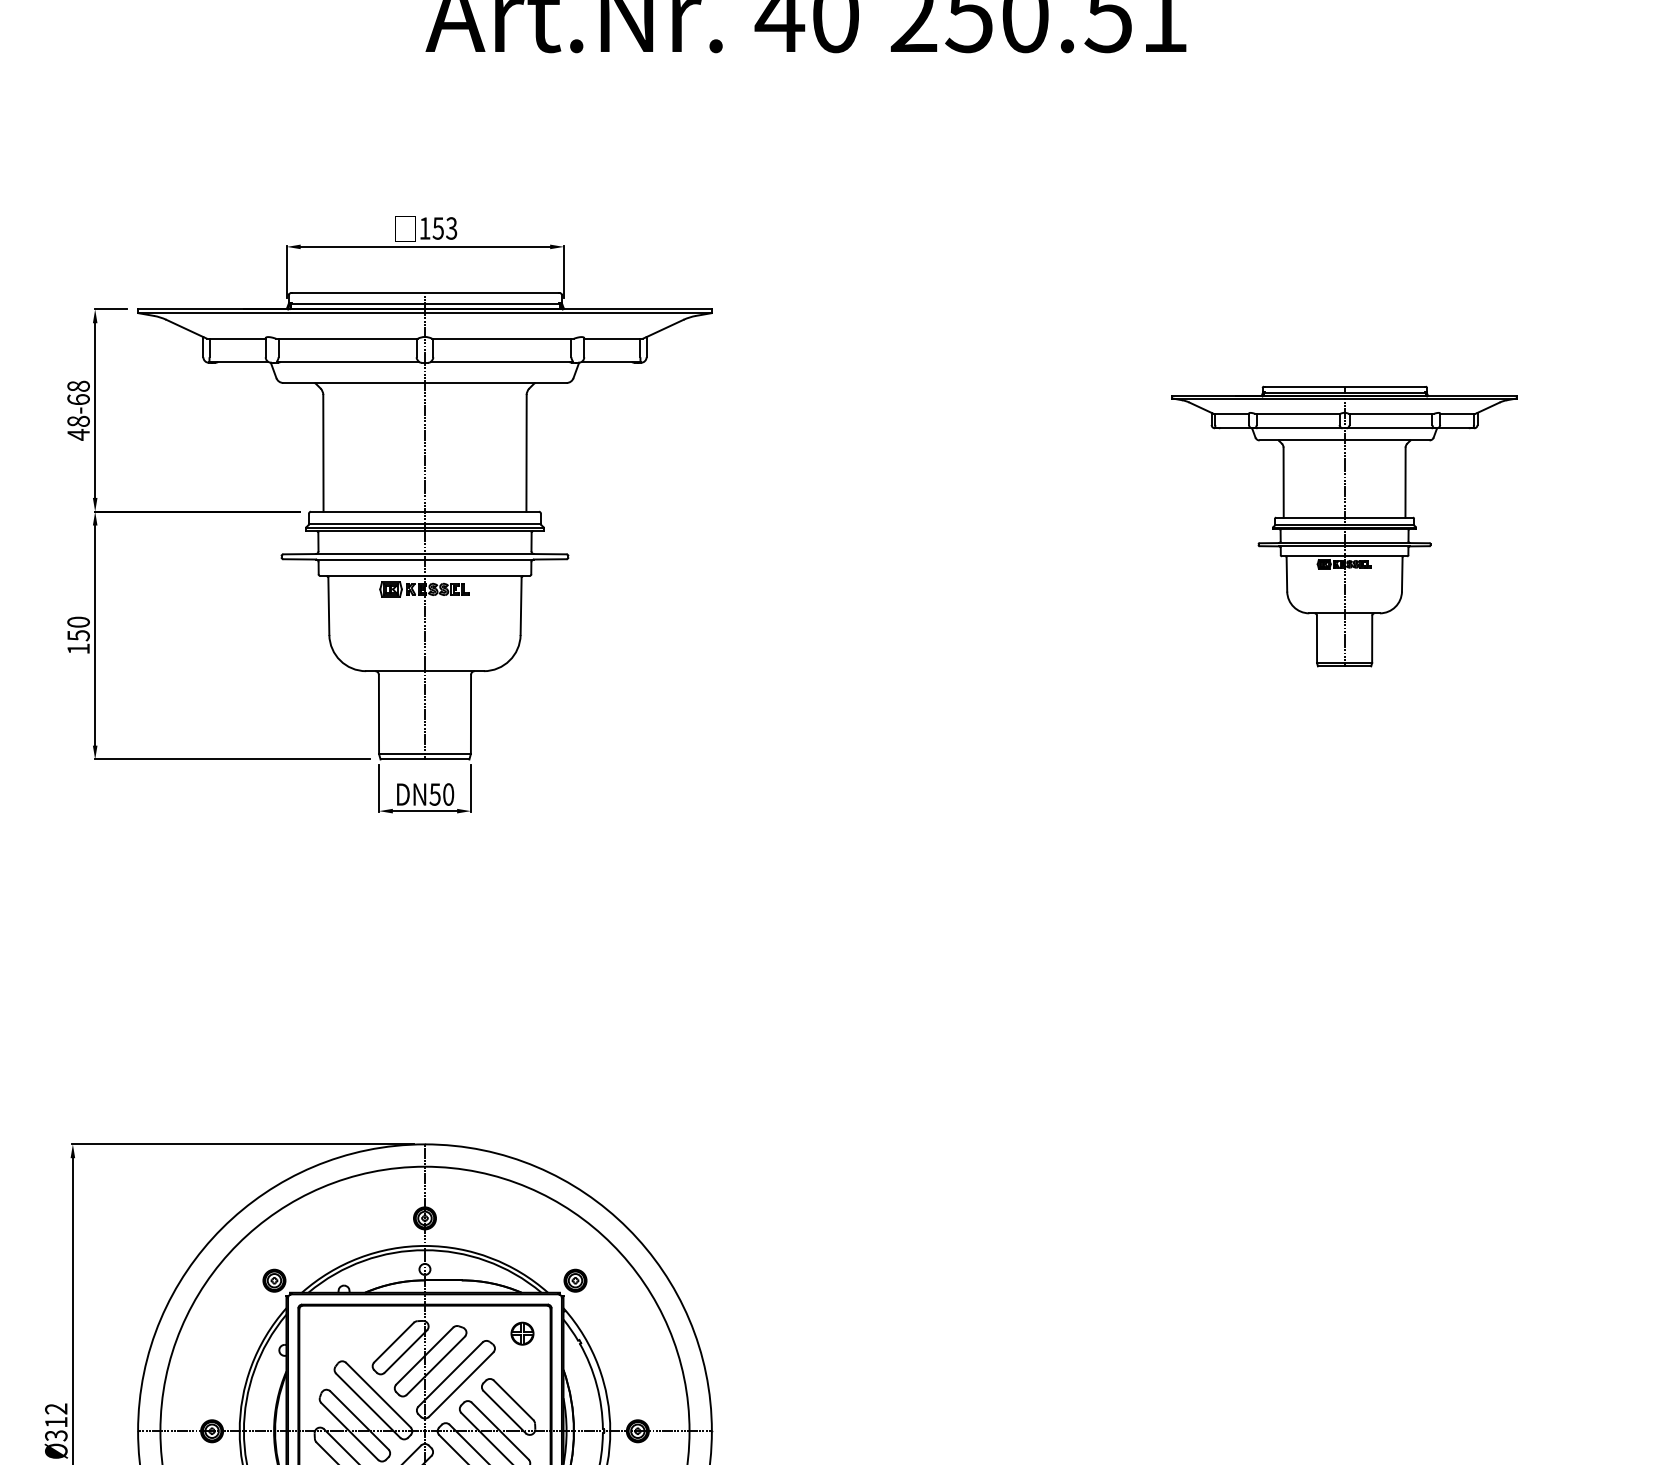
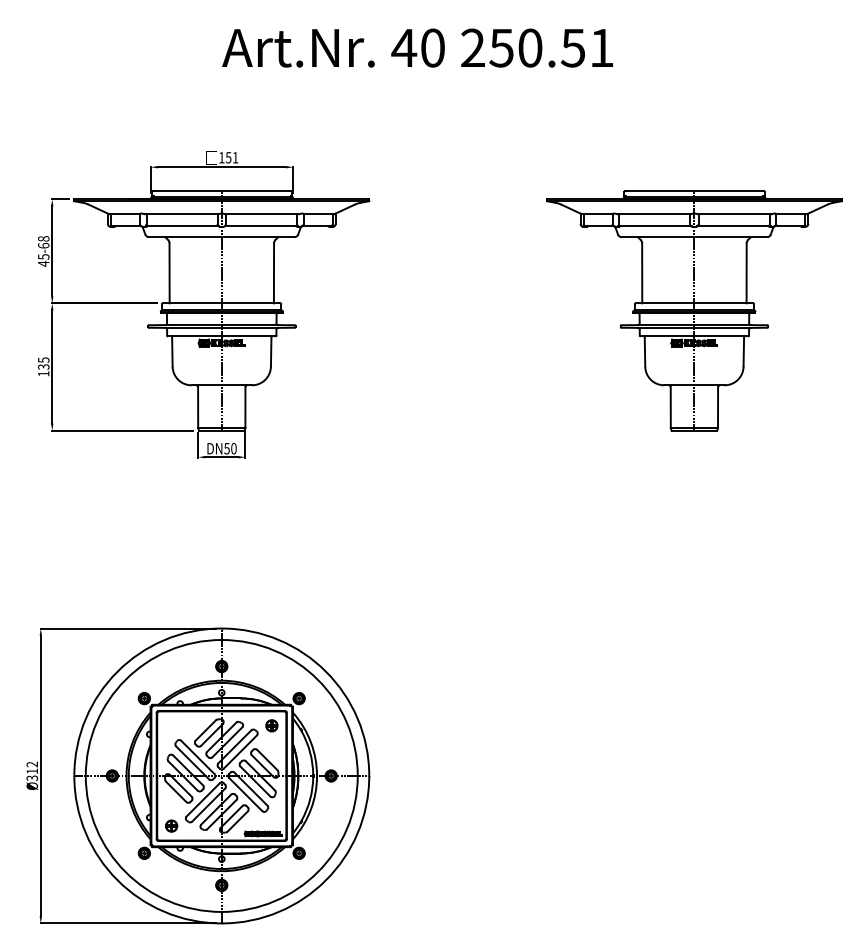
text: (451, 227) -> (235, 157), 153 -> 151
text: (78, 420) -> (43, 256), 48-68 -> 45-68
part: (1344, 525) -> (694, 310), size x1.67
text: (78, 628) -> (43, 363), 150 -> 135

